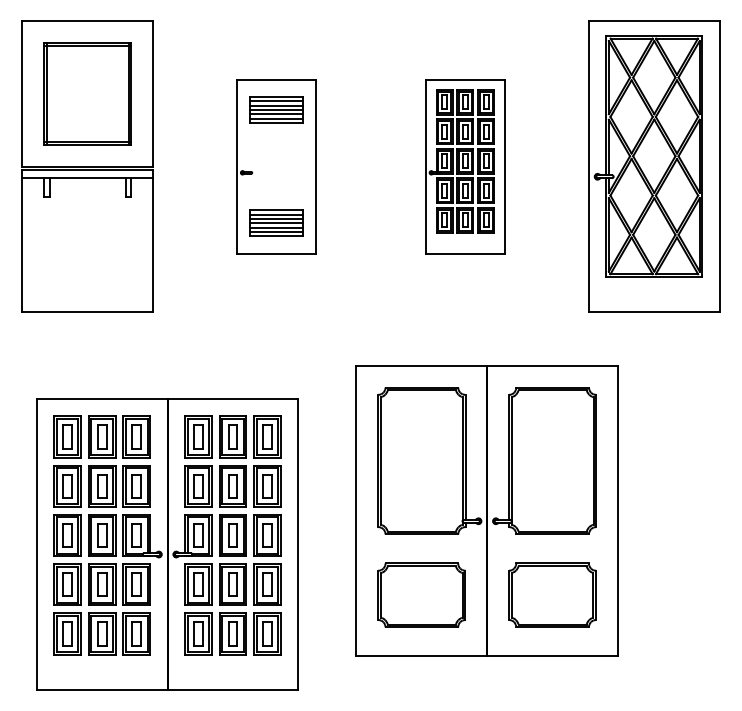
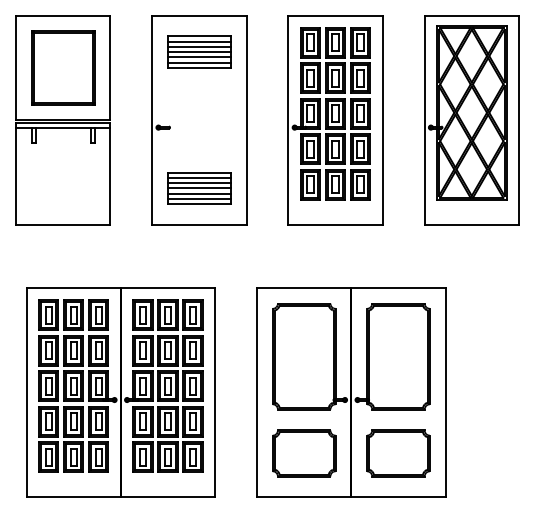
part: (276, 166) -> (199, 120), size x1.67
part: (465, 166) -> (335, 120), size x1.67
part: (487, 510) -> (351, 392), moved

